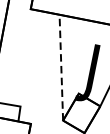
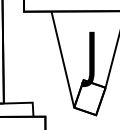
line: (61, 67) -> (62, 59), dashed -> solid

